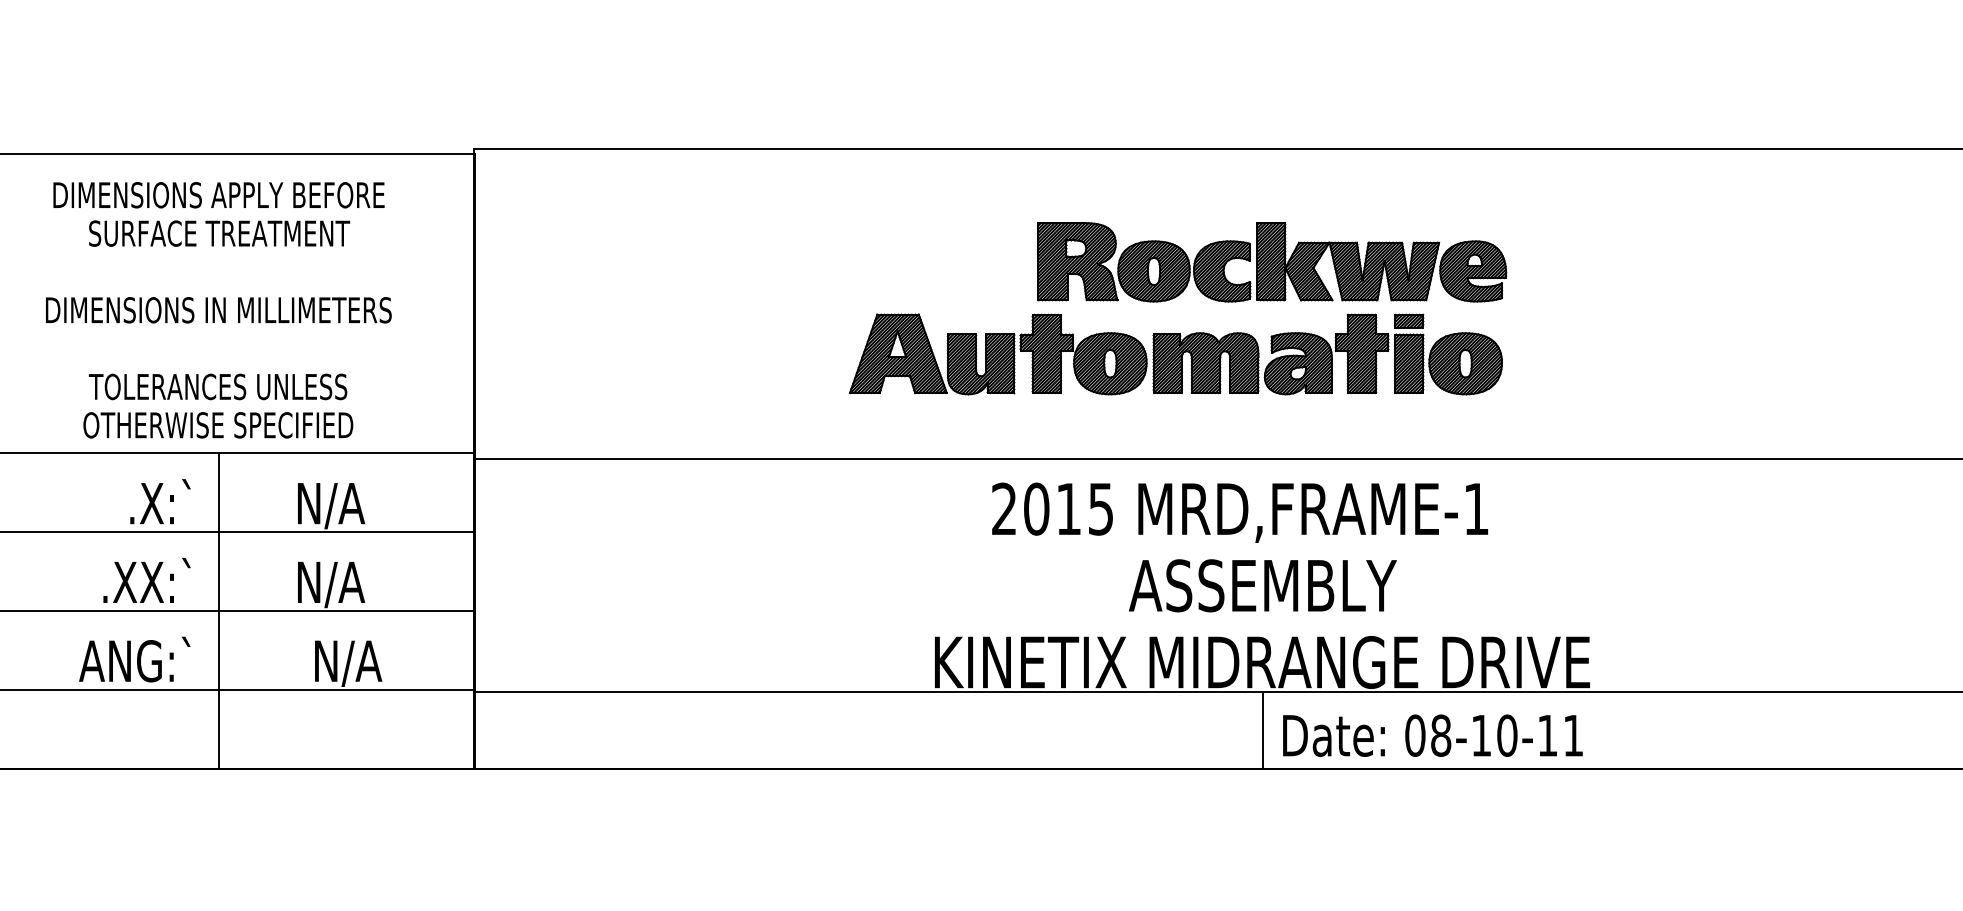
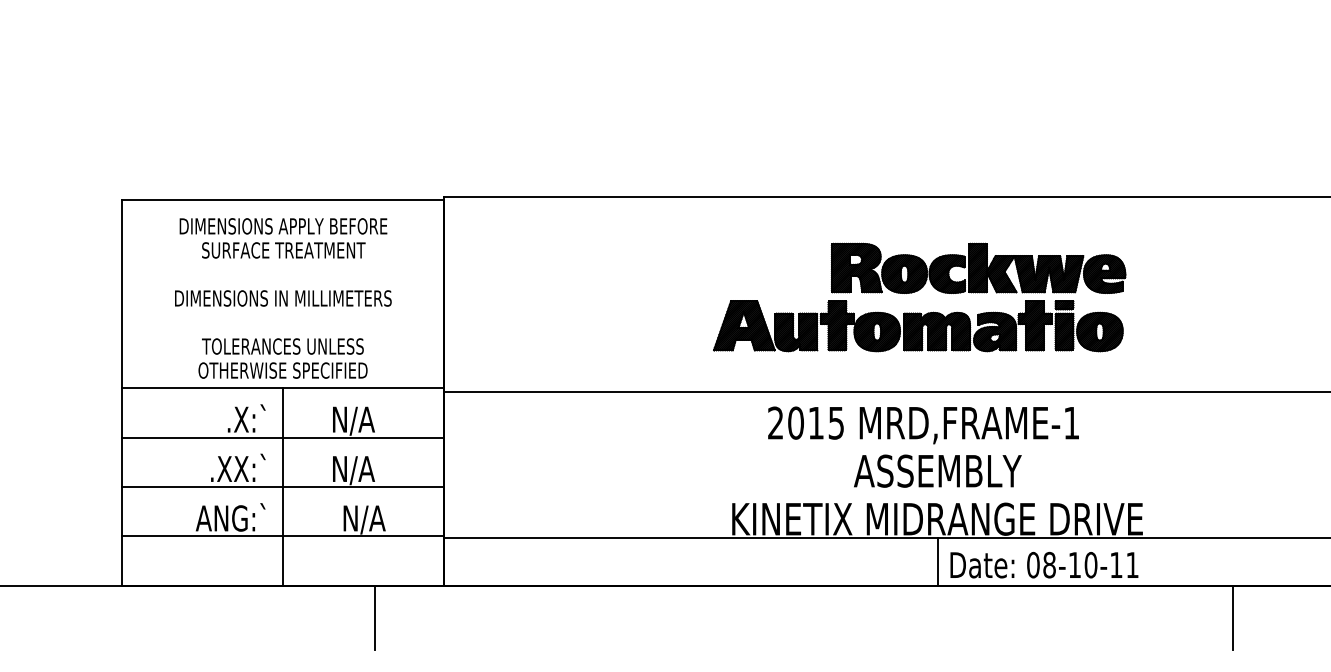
part: (1174, 299) -> (917, 291), moved
line: (364, 820) -> (374, 618), added
line: (1732, 820) -> (1232, 618), added

